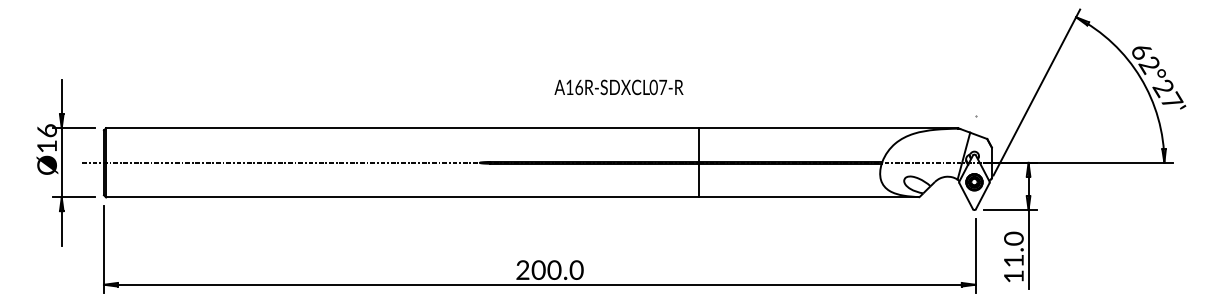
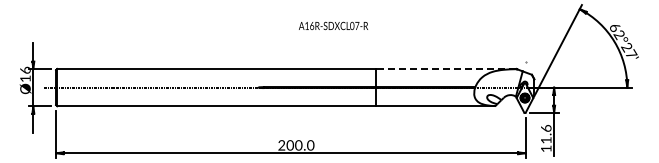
text: (618, 86) -> (333, 25), moved
line: (828, 127) -> (446, 68), solid -> dashed
text: (1012, 238) -> (545, 128), 11.0 -> 11.6

